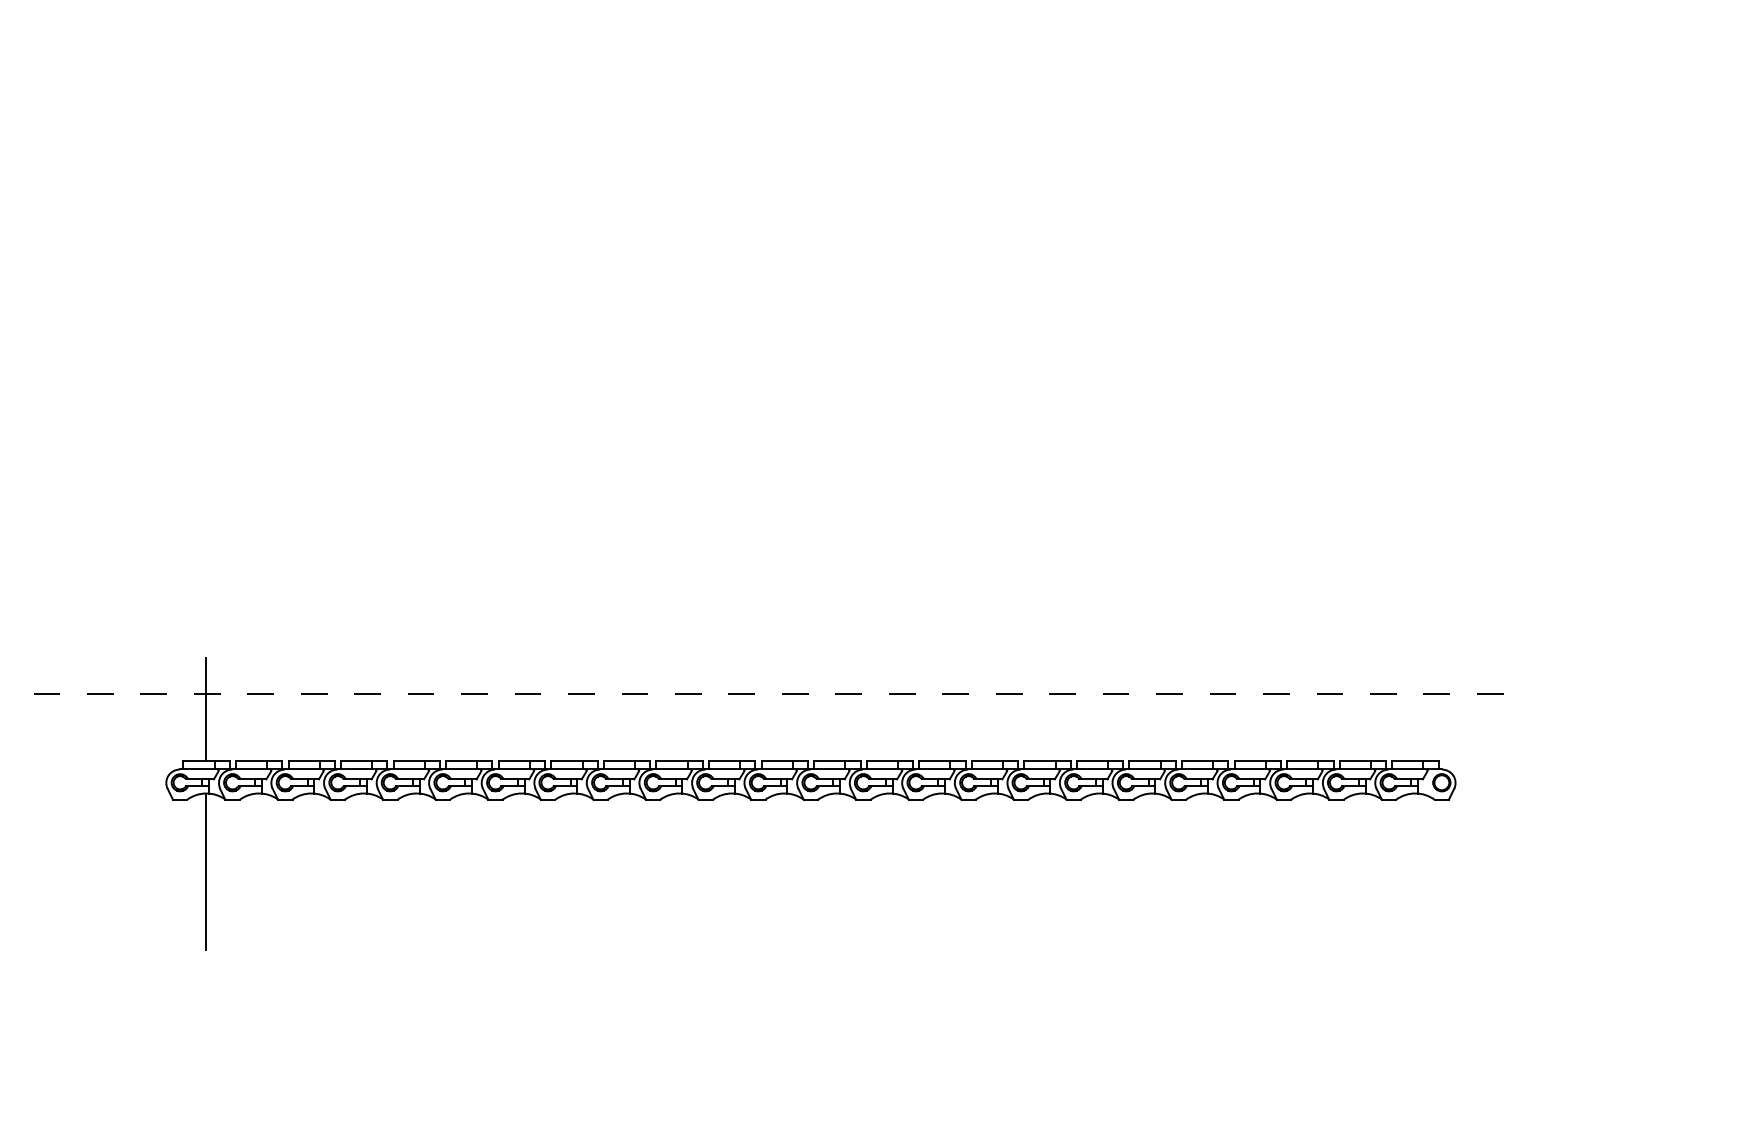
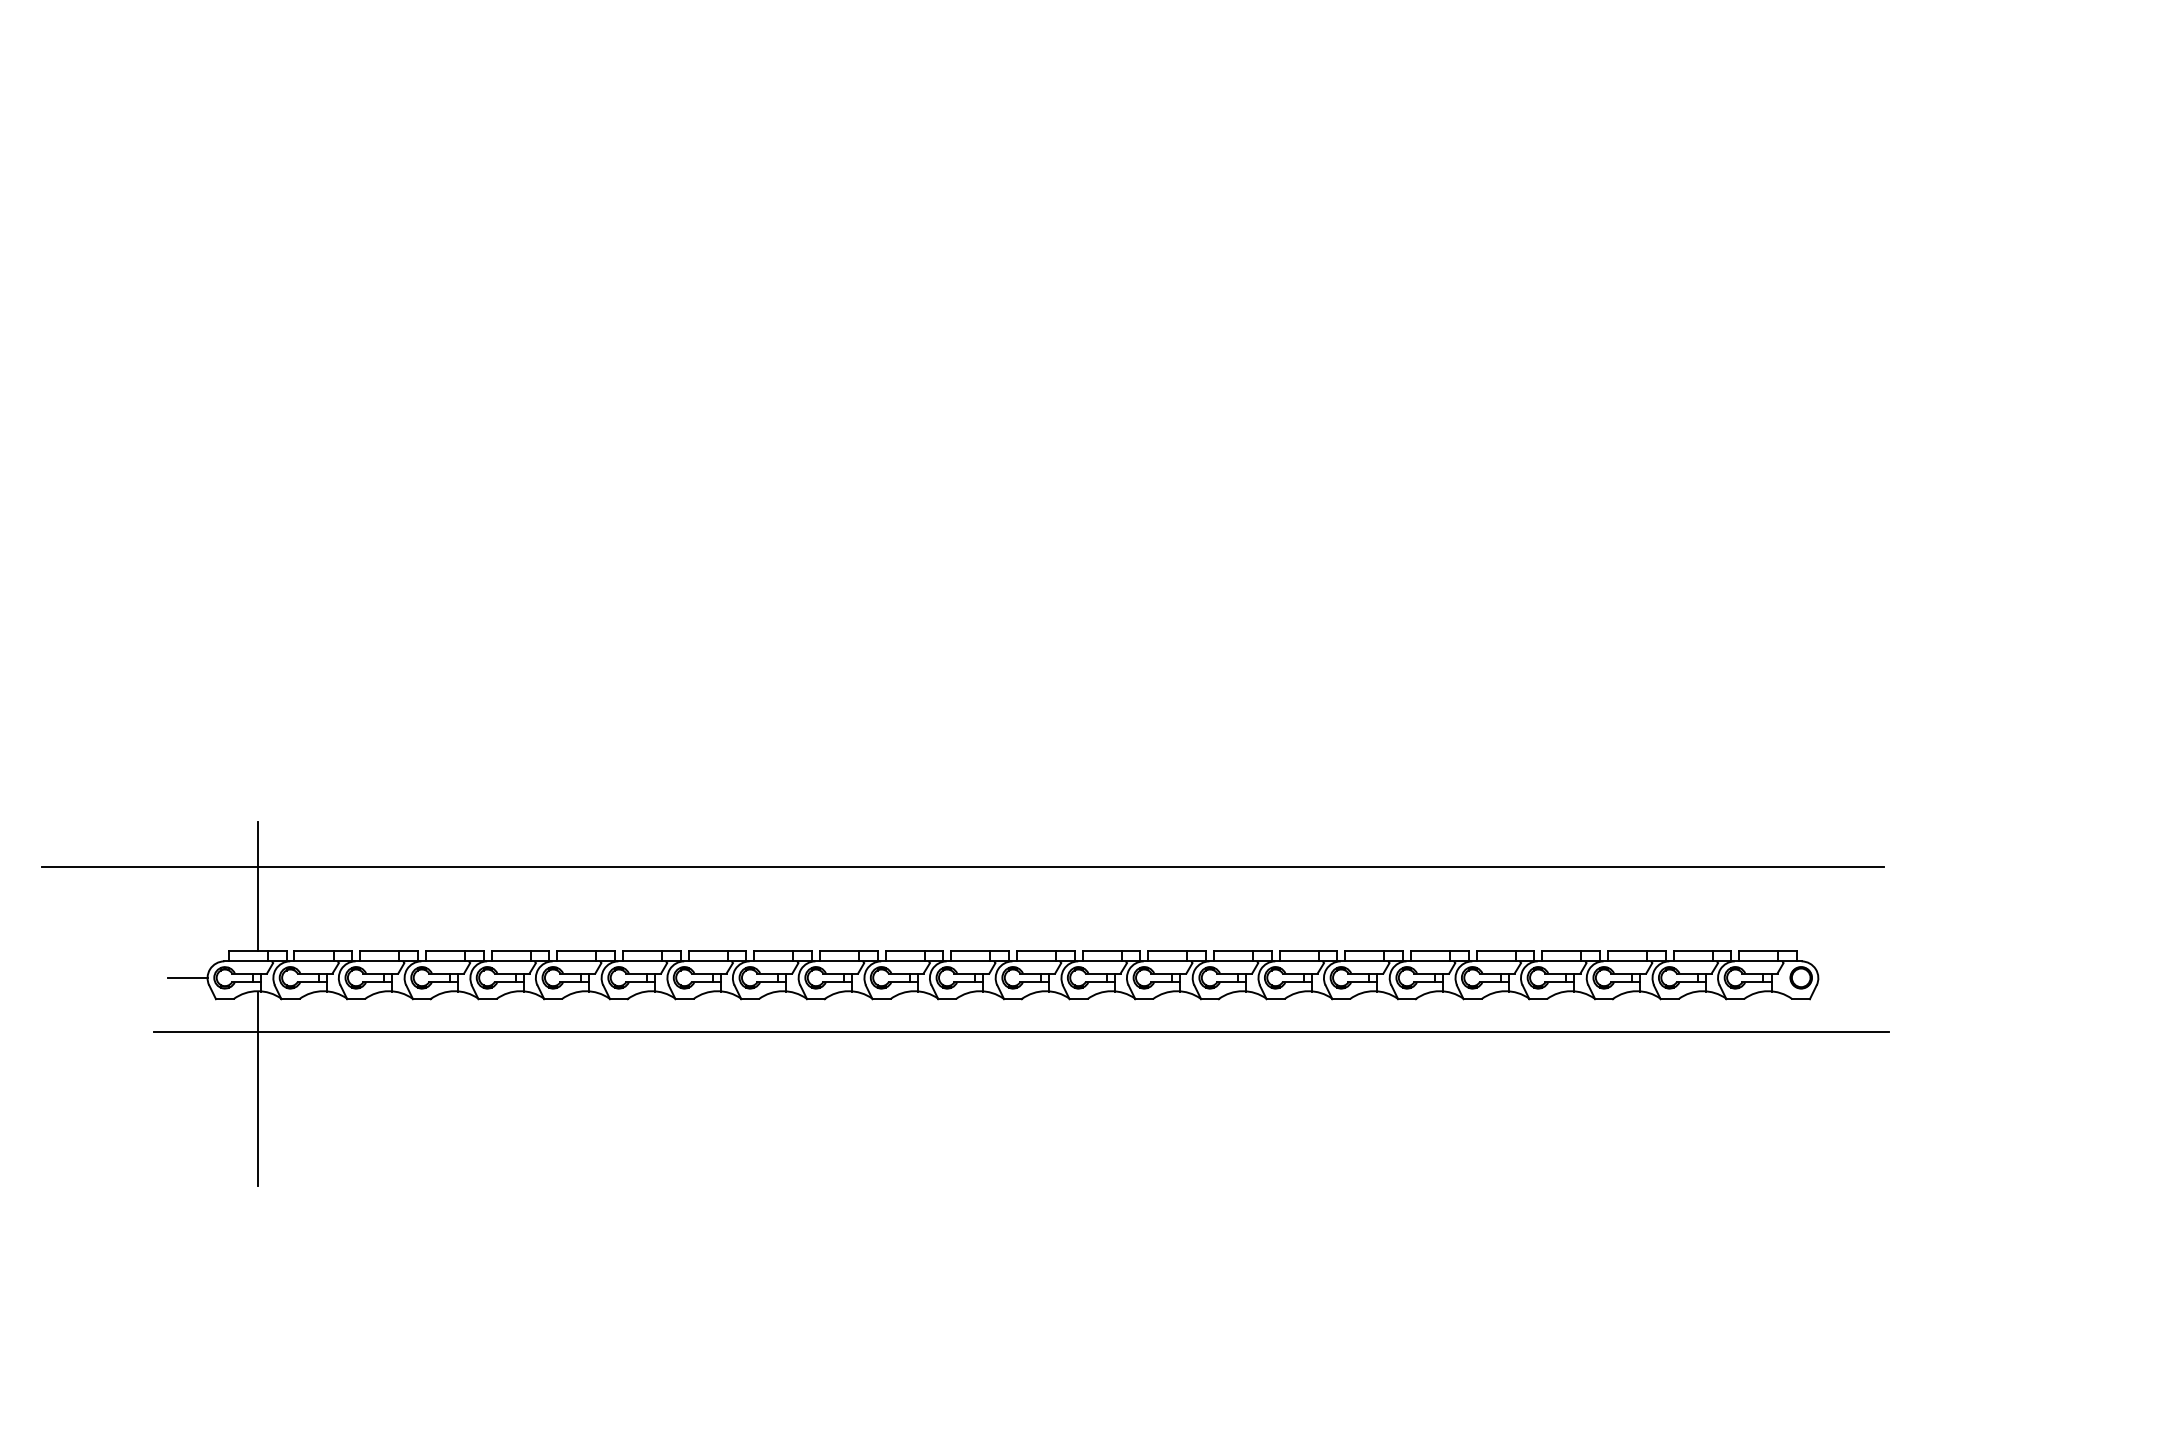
line: (771, 693) -> (963, 866), dashed -> solid
line: (150, 782) -> (187, 977), added
line: (817, 825) -> (1021, 1031), added

